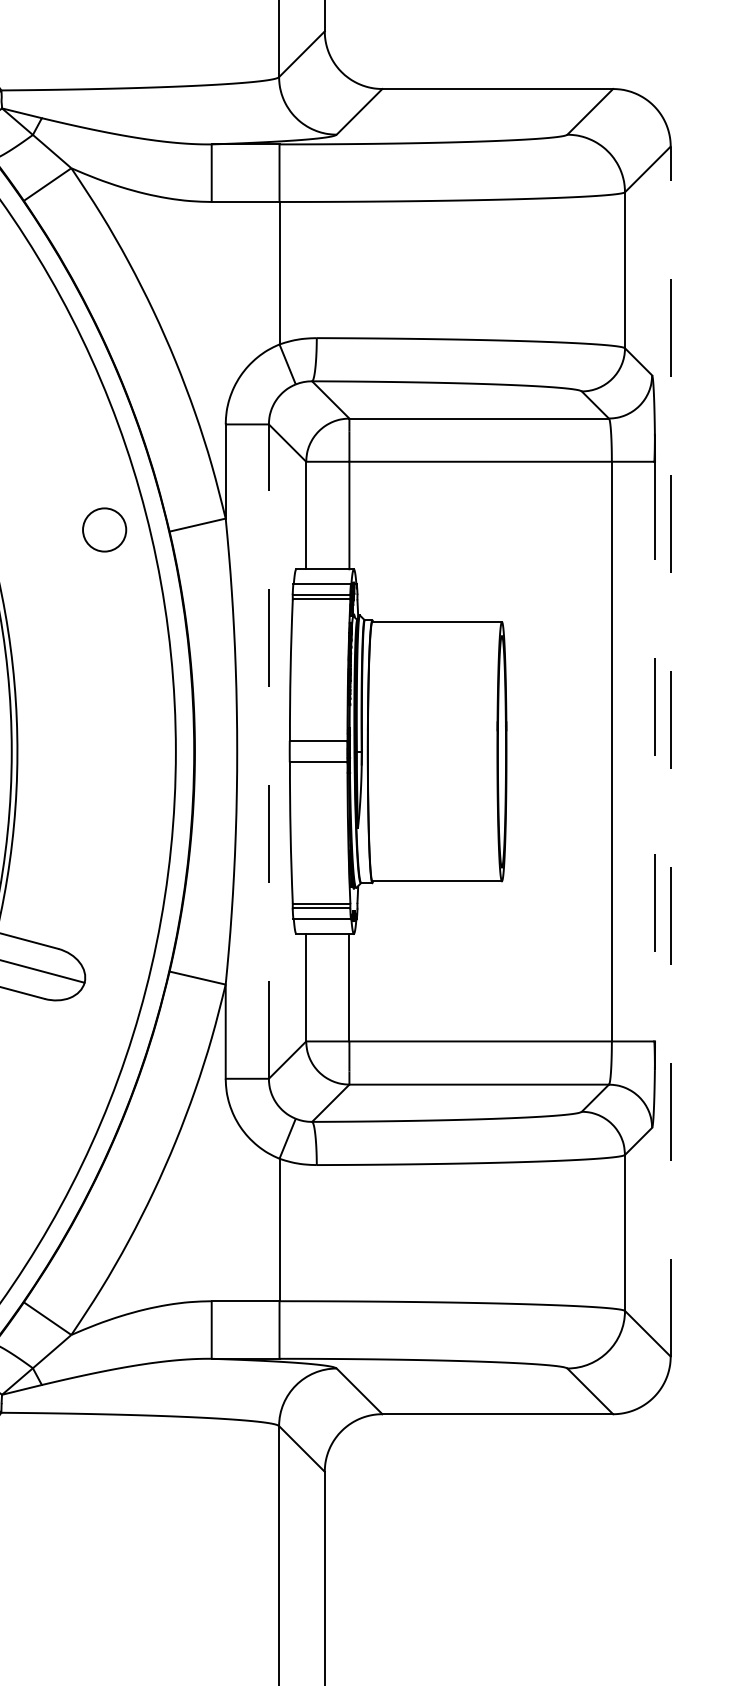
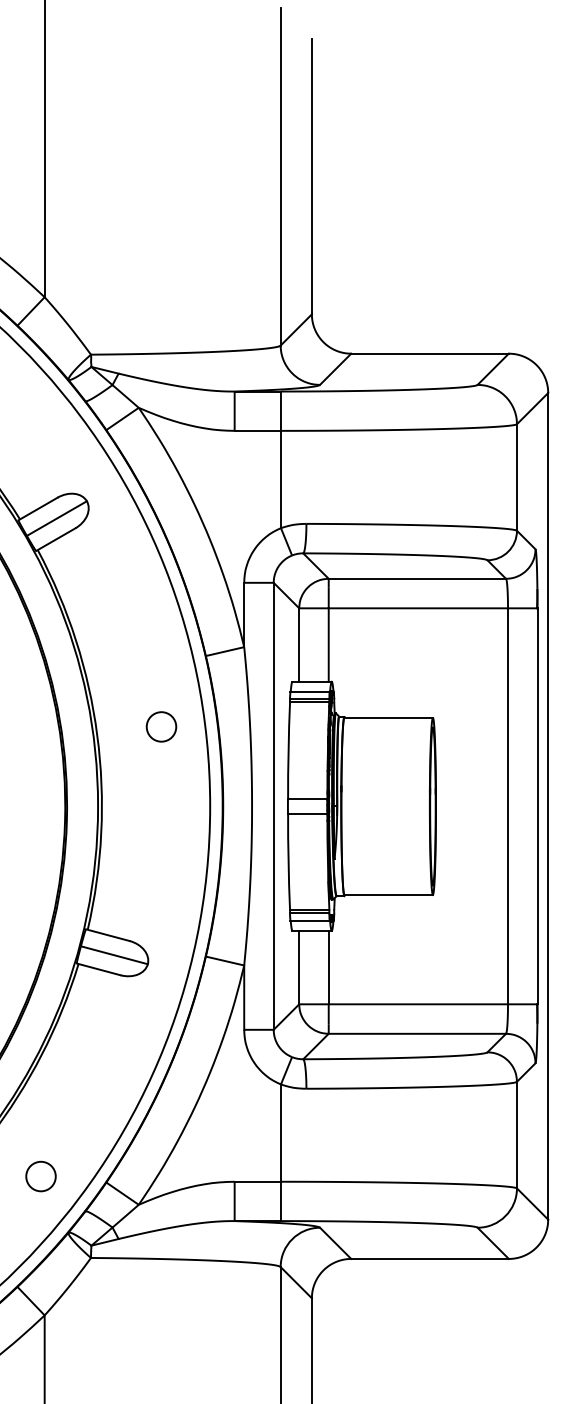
circle: (104, 529) -> (161, 726), moved
line: (268, 750) -> (273, 805), dashed -> solid
line: (671, 750) -> (548, 805), dashed -> solid
line: (655, 751) -> (537, 806), dashed -> solid

